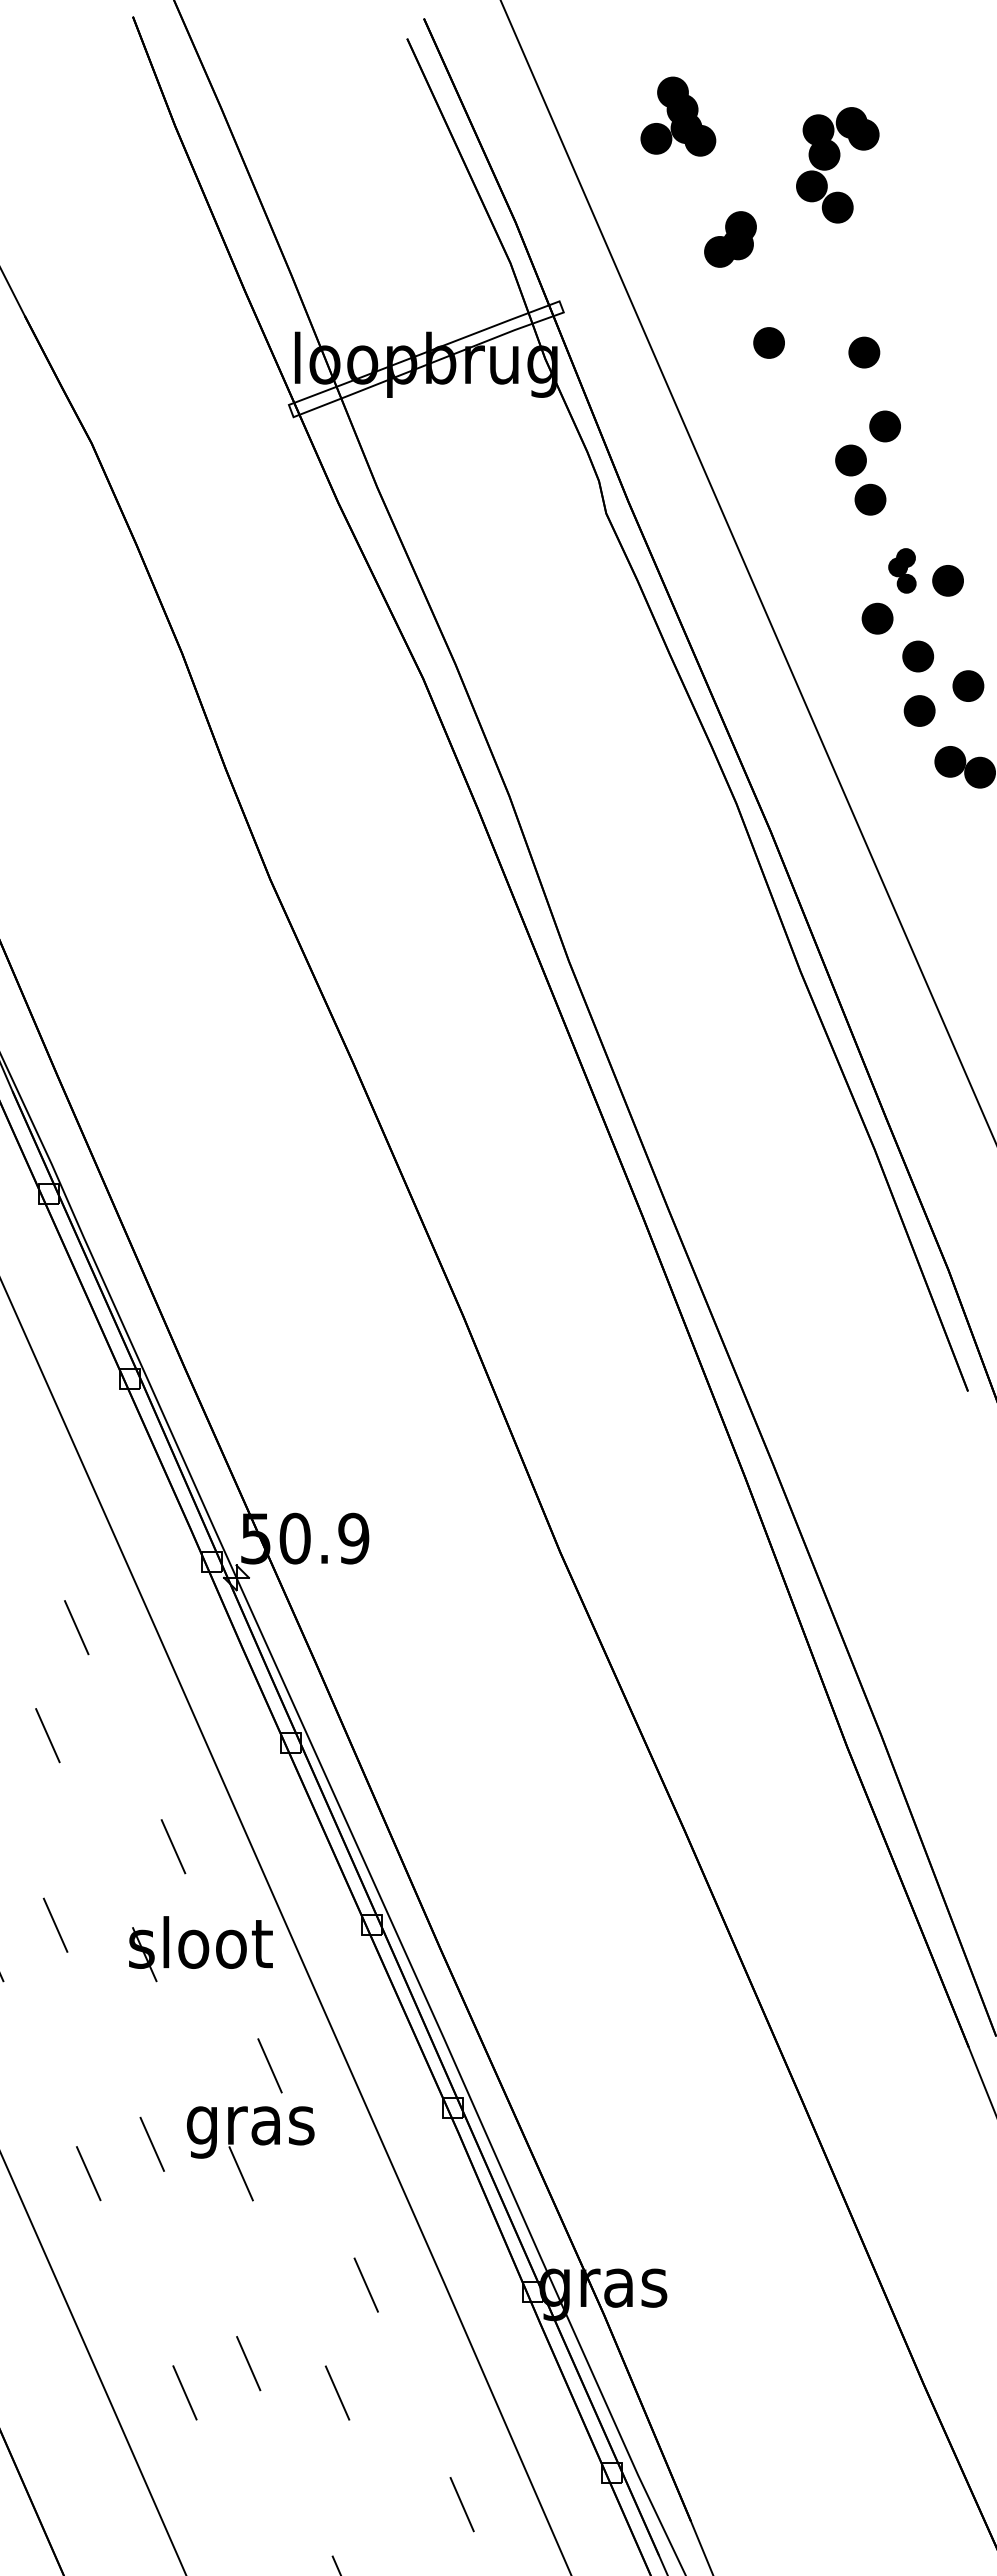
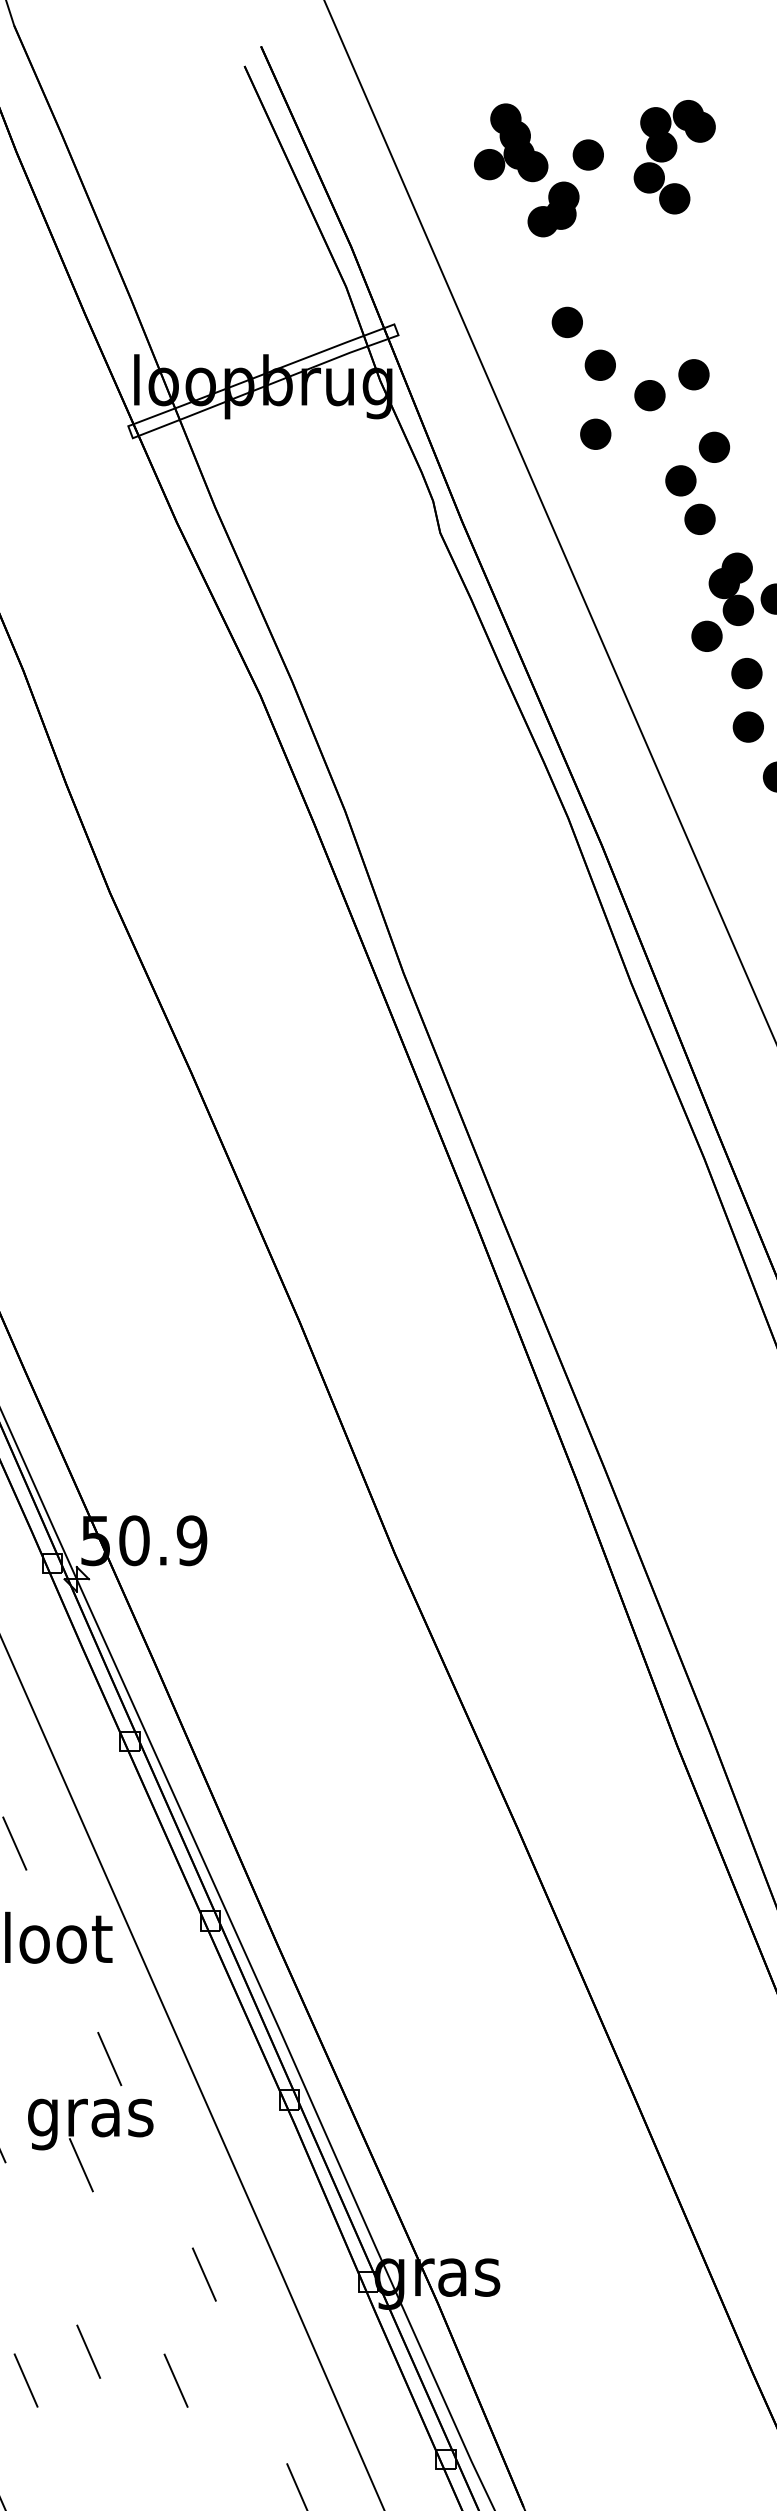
part: (756, 128) -> (587, 154), added
part: (837, 165) -> (674, 157), moved
part: (730, 239) -> (553, 209), moved
part: (735, 299) -> (567, 322), added
part: (819, 373) -> (649, 395), added
part: (764, 412) -> (595, 433), added
part: (902, 570) -> (731, 588), size x1.67

